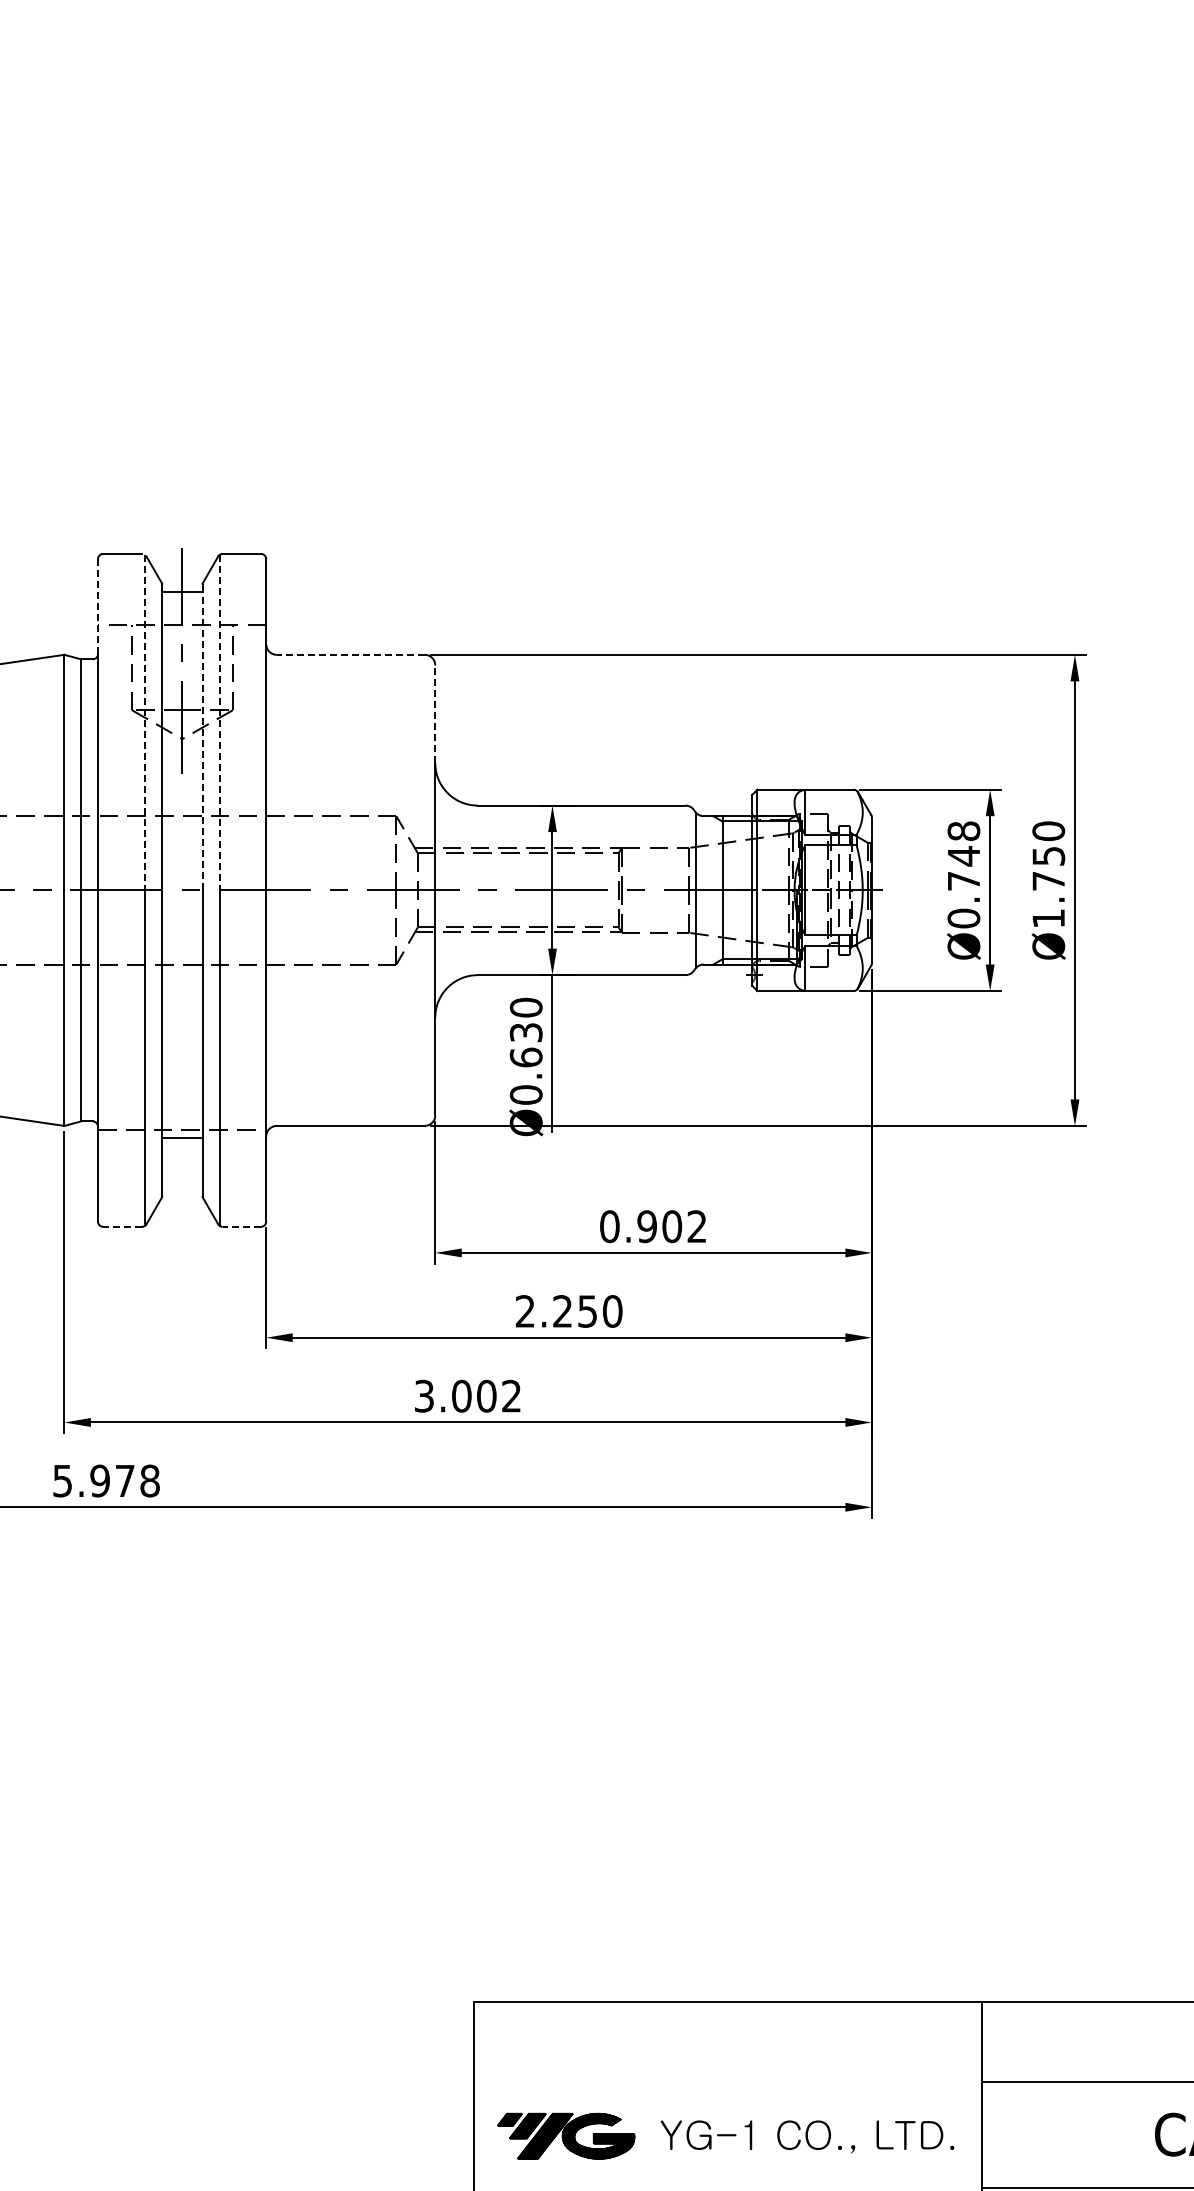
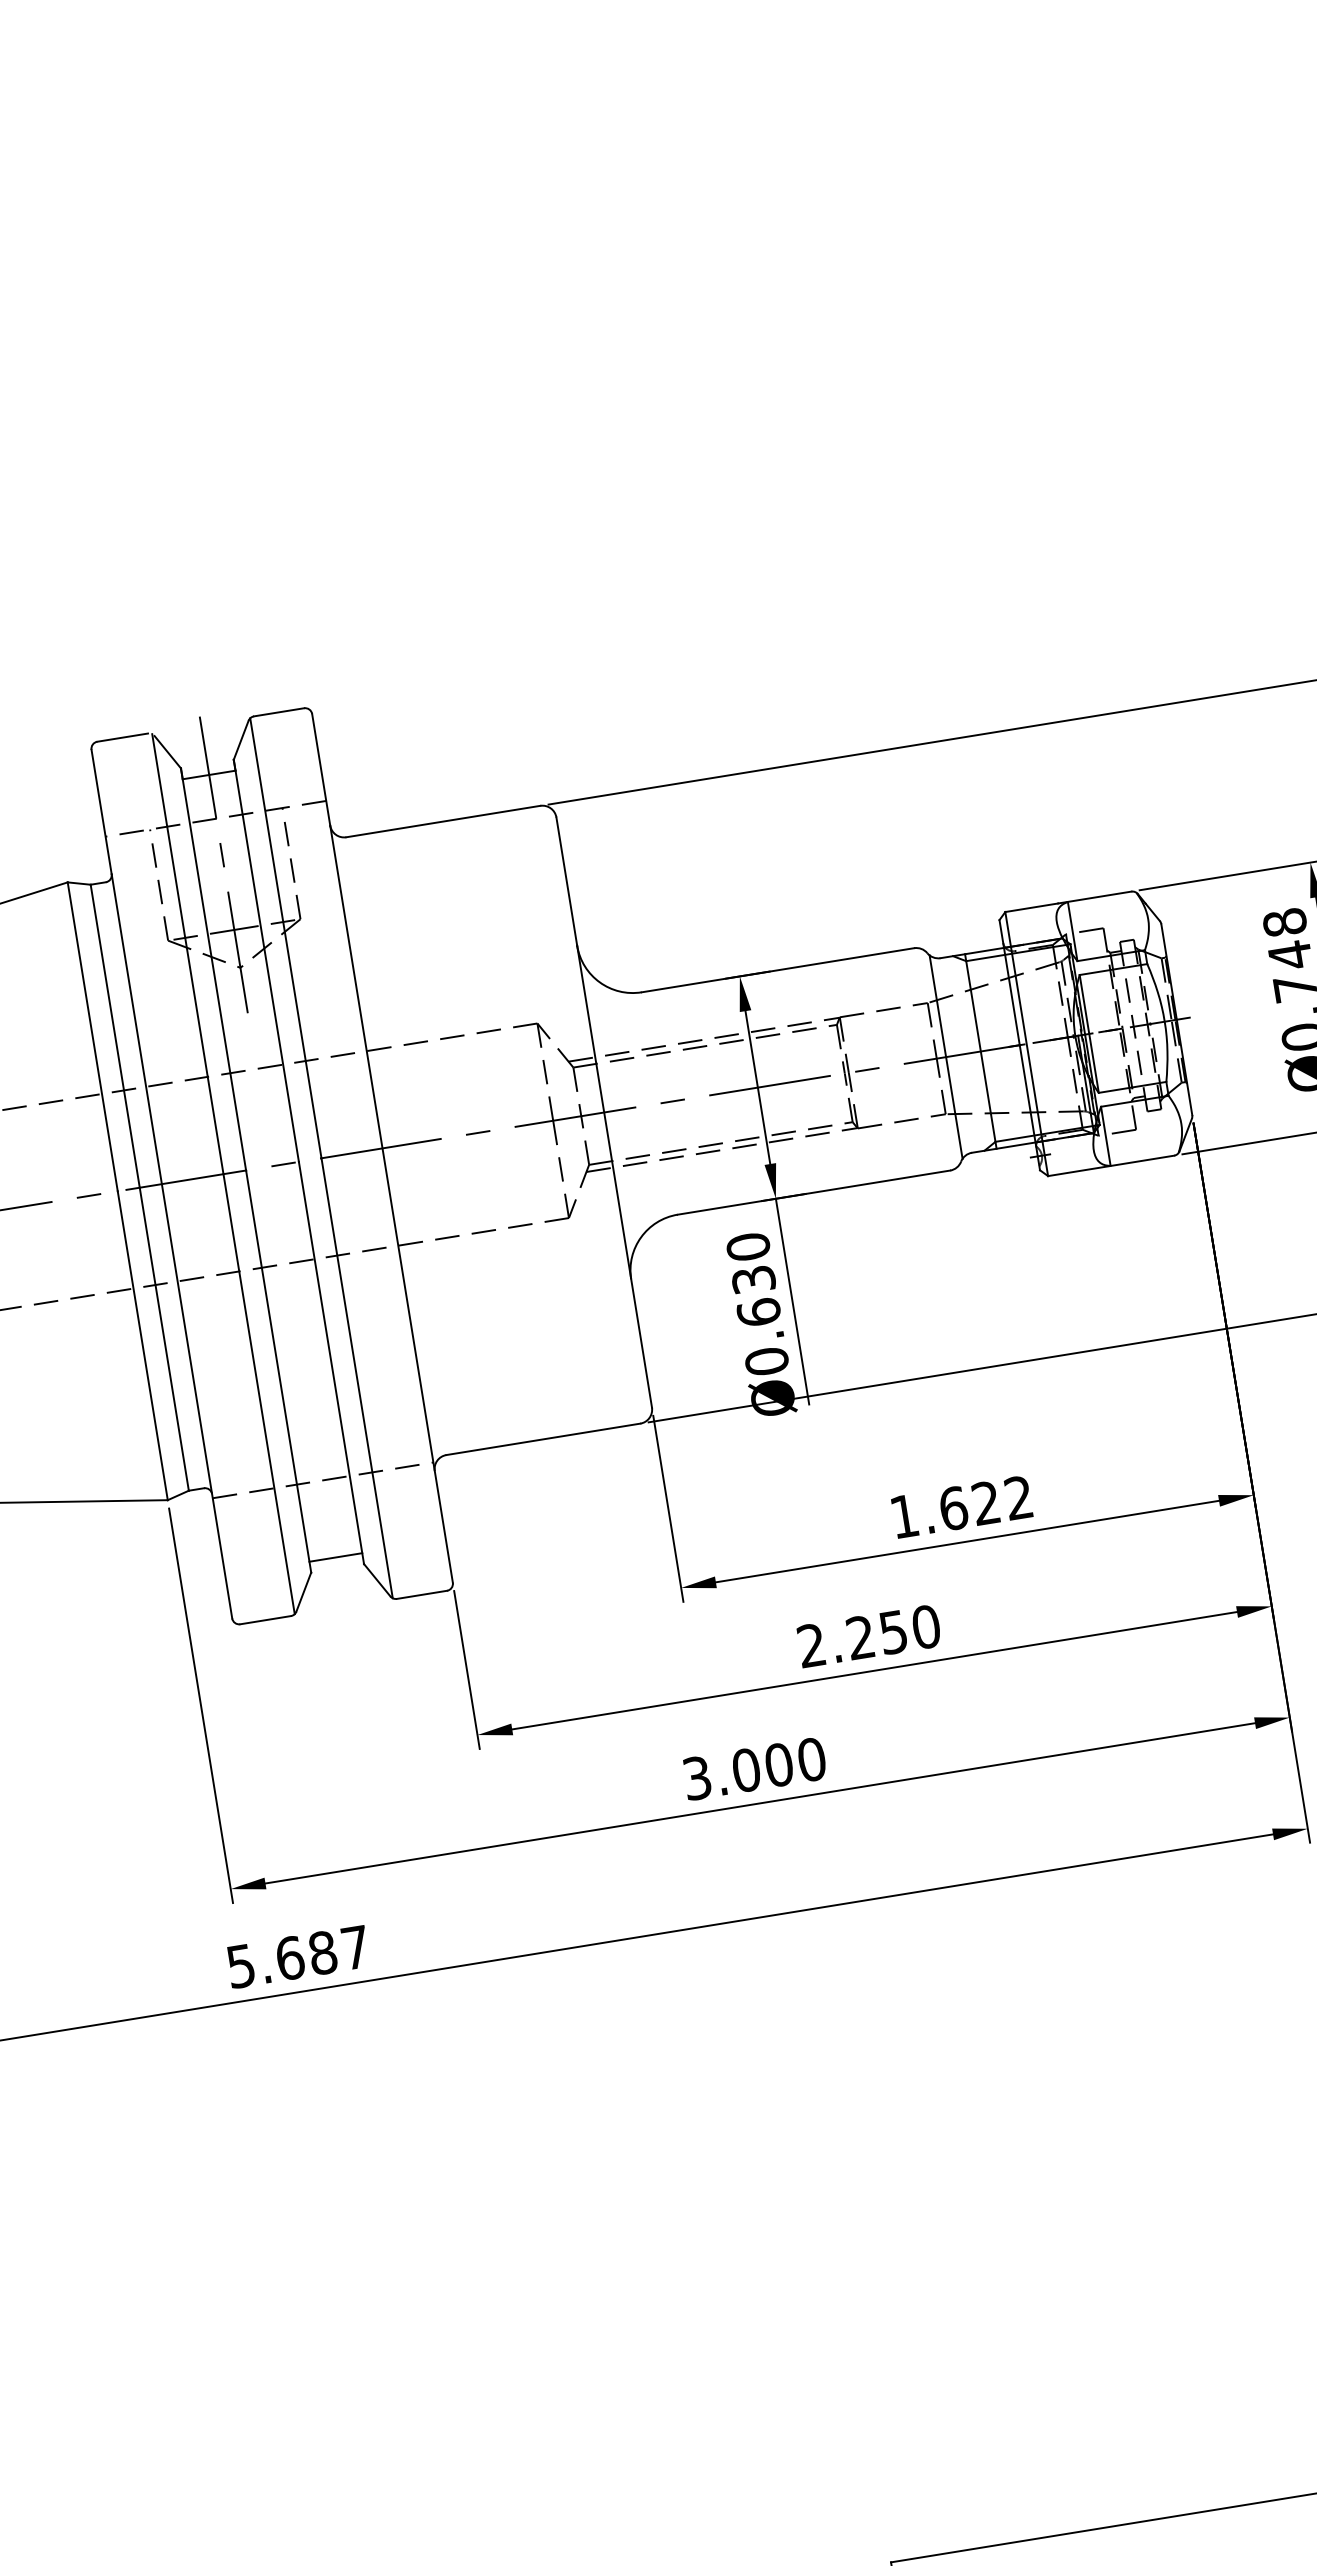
line: (98, 606) -> (102, 811), dashed -> solid
line: (350, 654) -> (442, 821), dashed -> solid
line: (435, 714) -> (567, 881), dashed -> solid
line: (144, 722) -> (187, 954), dashed -> solid
line: (219, 722) -> (285, 938), dashed -> solid
line: (202, 736) -> (266, 960), dashed -> solid
line: (182, 1137) -> (336, 1557), moved
line: (122, 1226) -> (265, 1619), dashed -> solid
line: (241, 1226) -> (421, 1594), dashed -> solid
text: (641, 1226) -> (946, 1509), 0.902 -> 1.622
text: (511, 1395) -> (811, 1758), 3.002 -> 3.000
text: (124, 1480) -> (321, 1952), 5.978 -> 5.687

